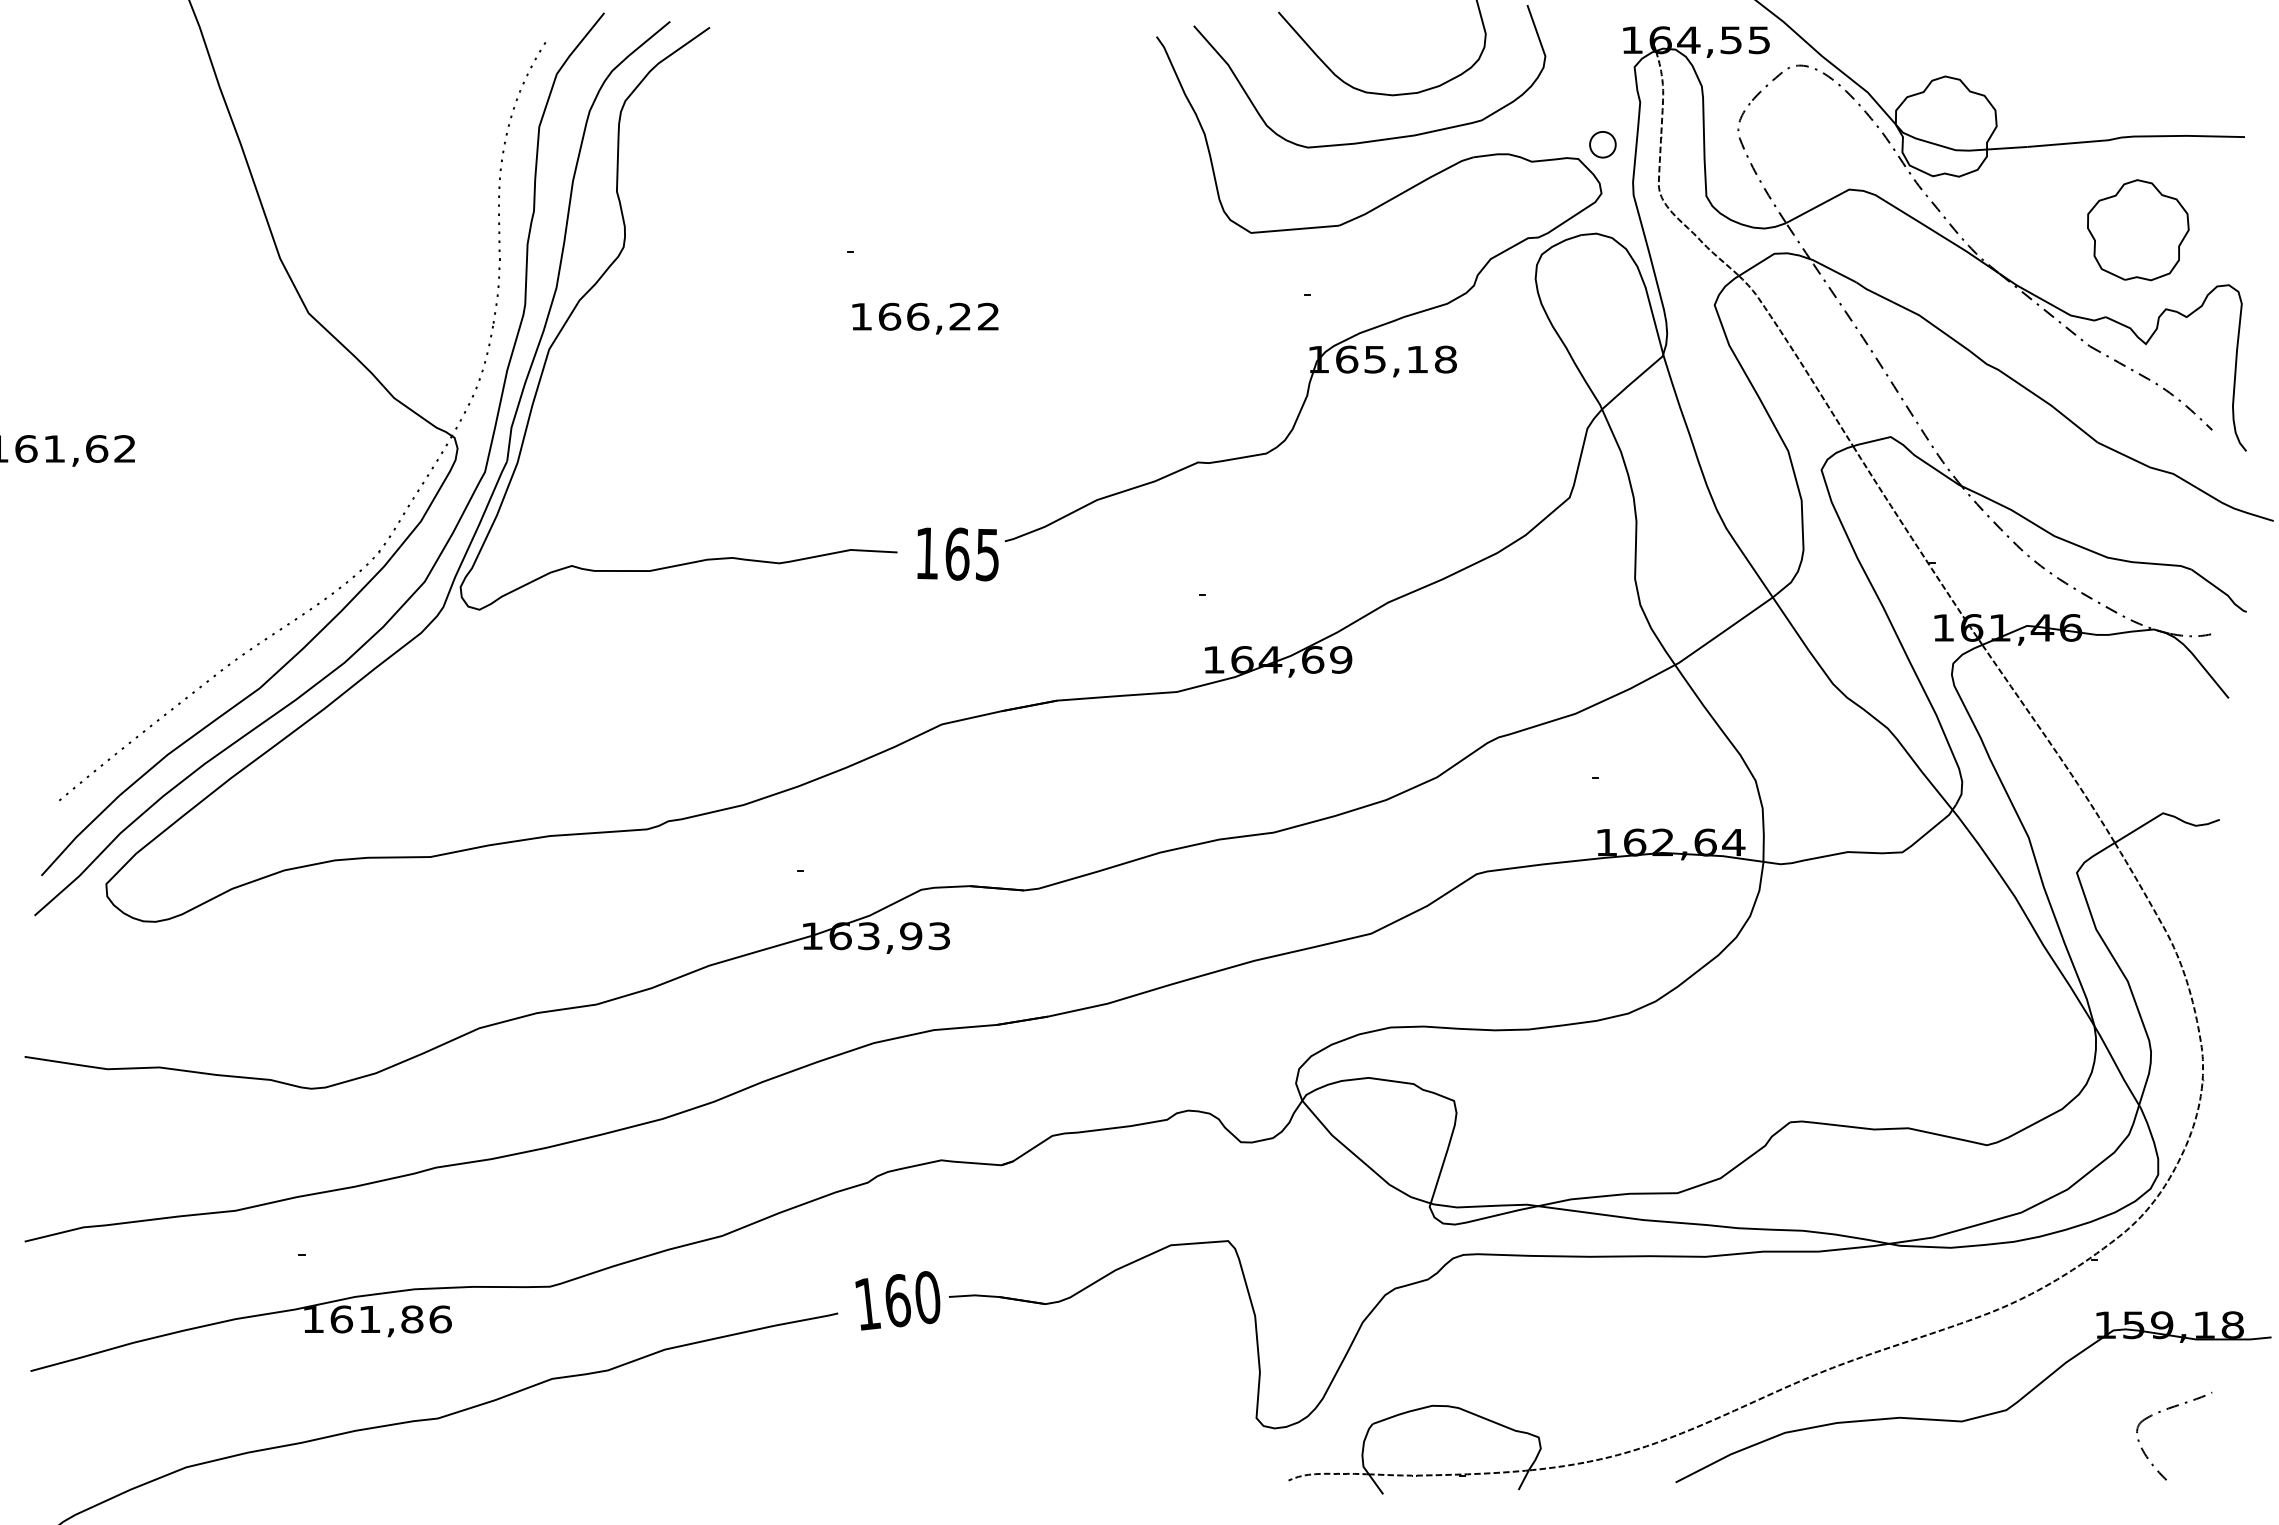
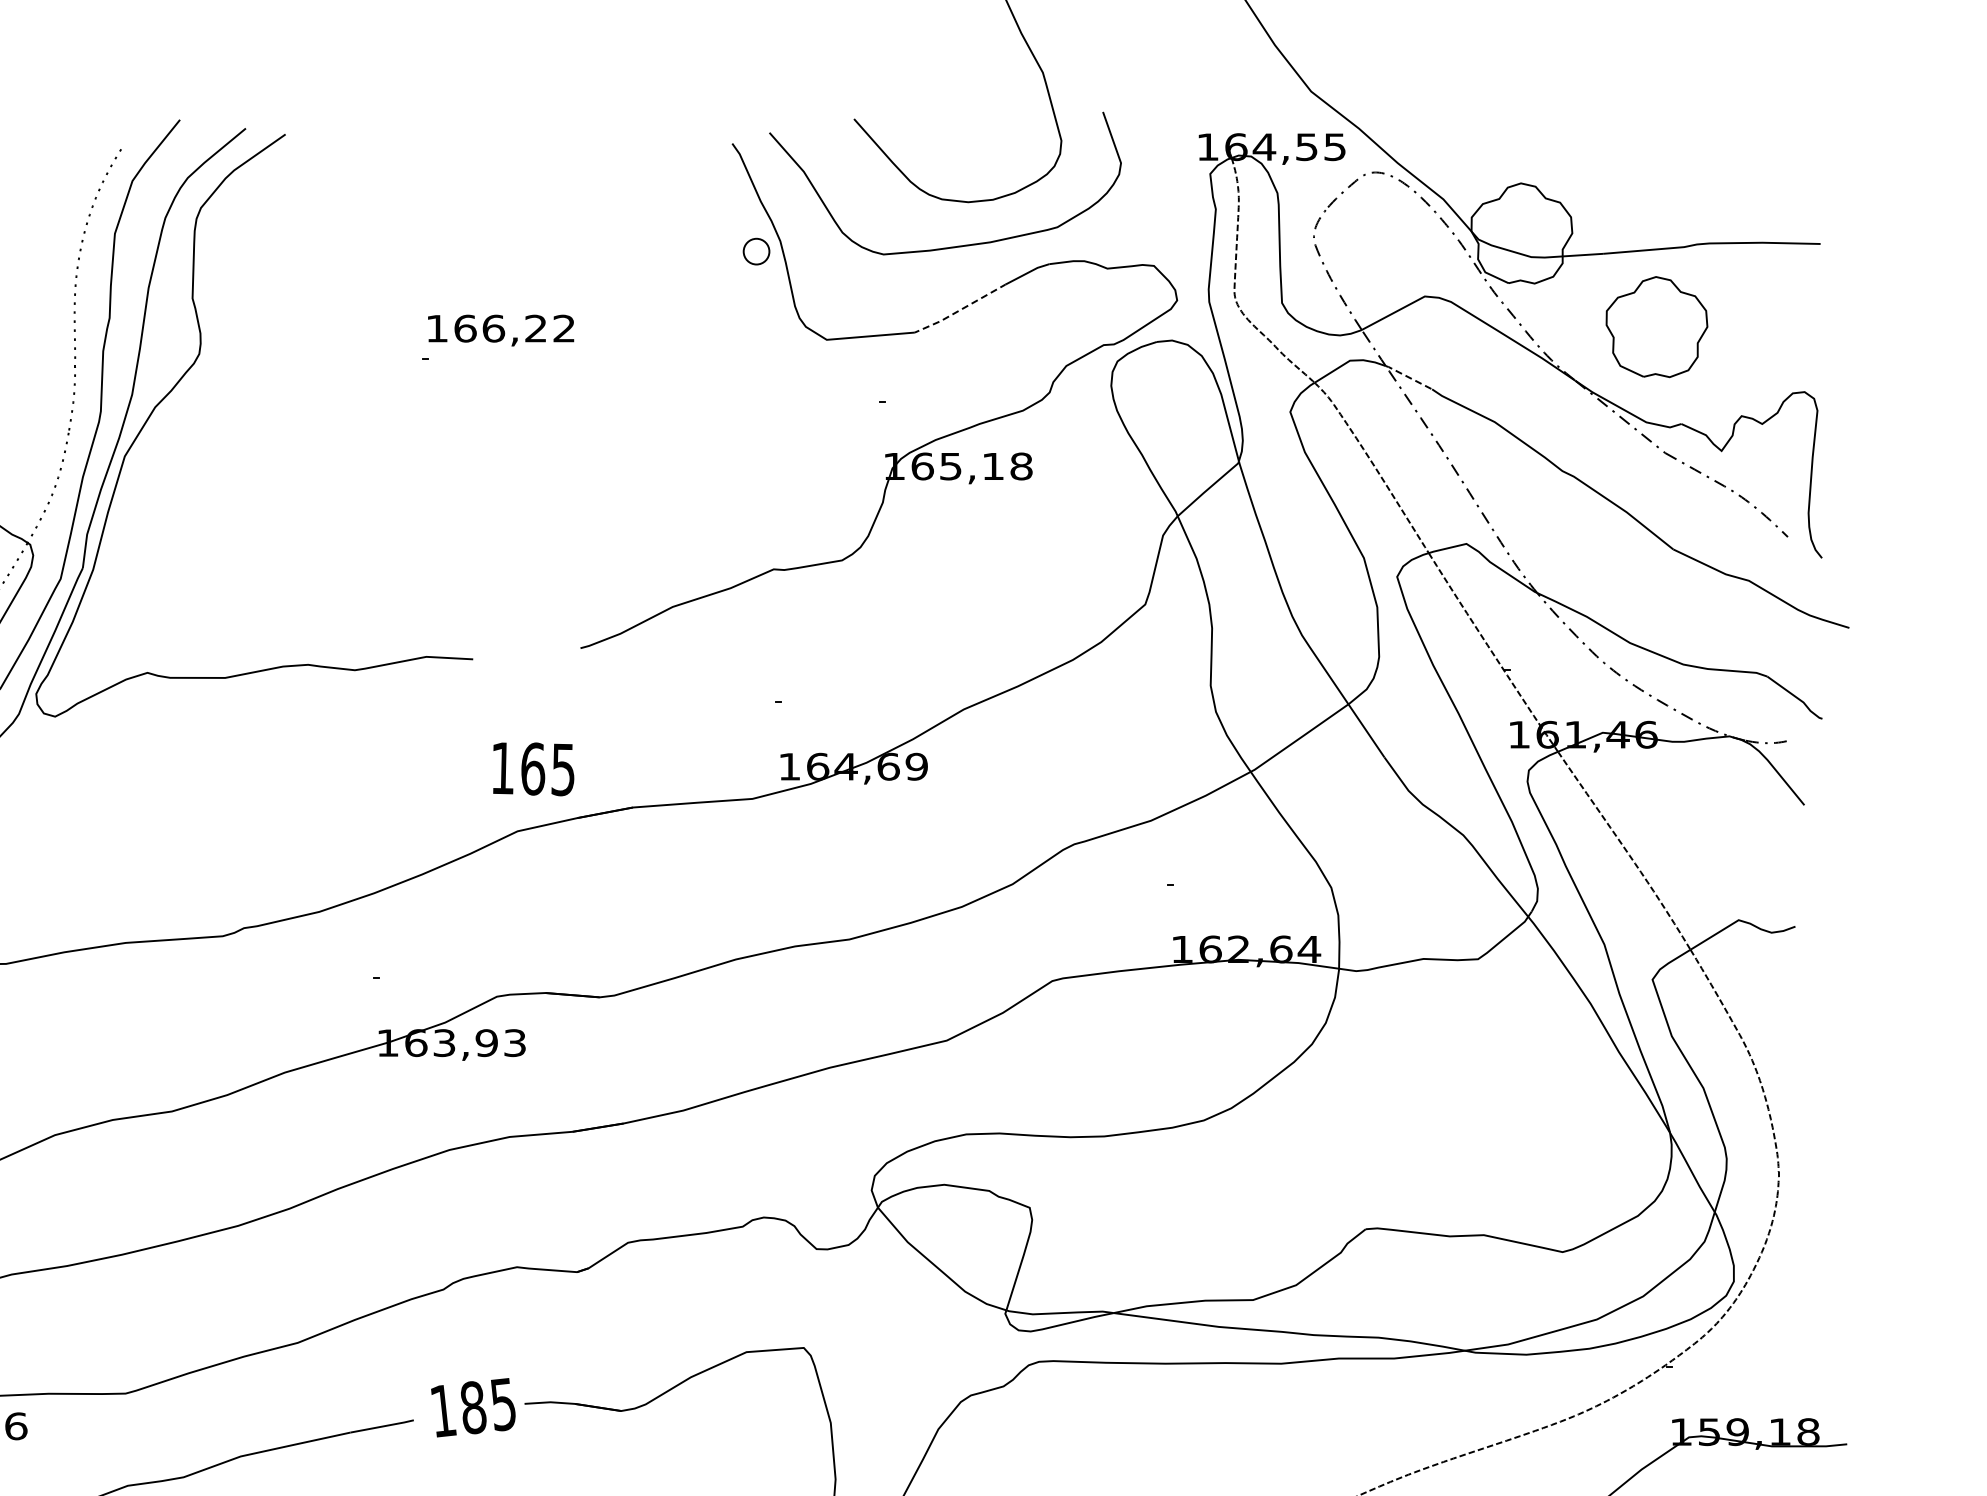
part: (1602, 144) -> (756, 251), moved
line: (1385, 202) -> (961, 309), solid -> dashed
part: (2138, 230) -> (1657, 327), moved
line: (1832, 270) -> (1408, 377), solid -> dashed
text: (925, 318) -> (501, 330), moved
text: (957, 554) -> (533, 769), moved
text: (912, 1299) -> (488, 1406), 160 -> 185

